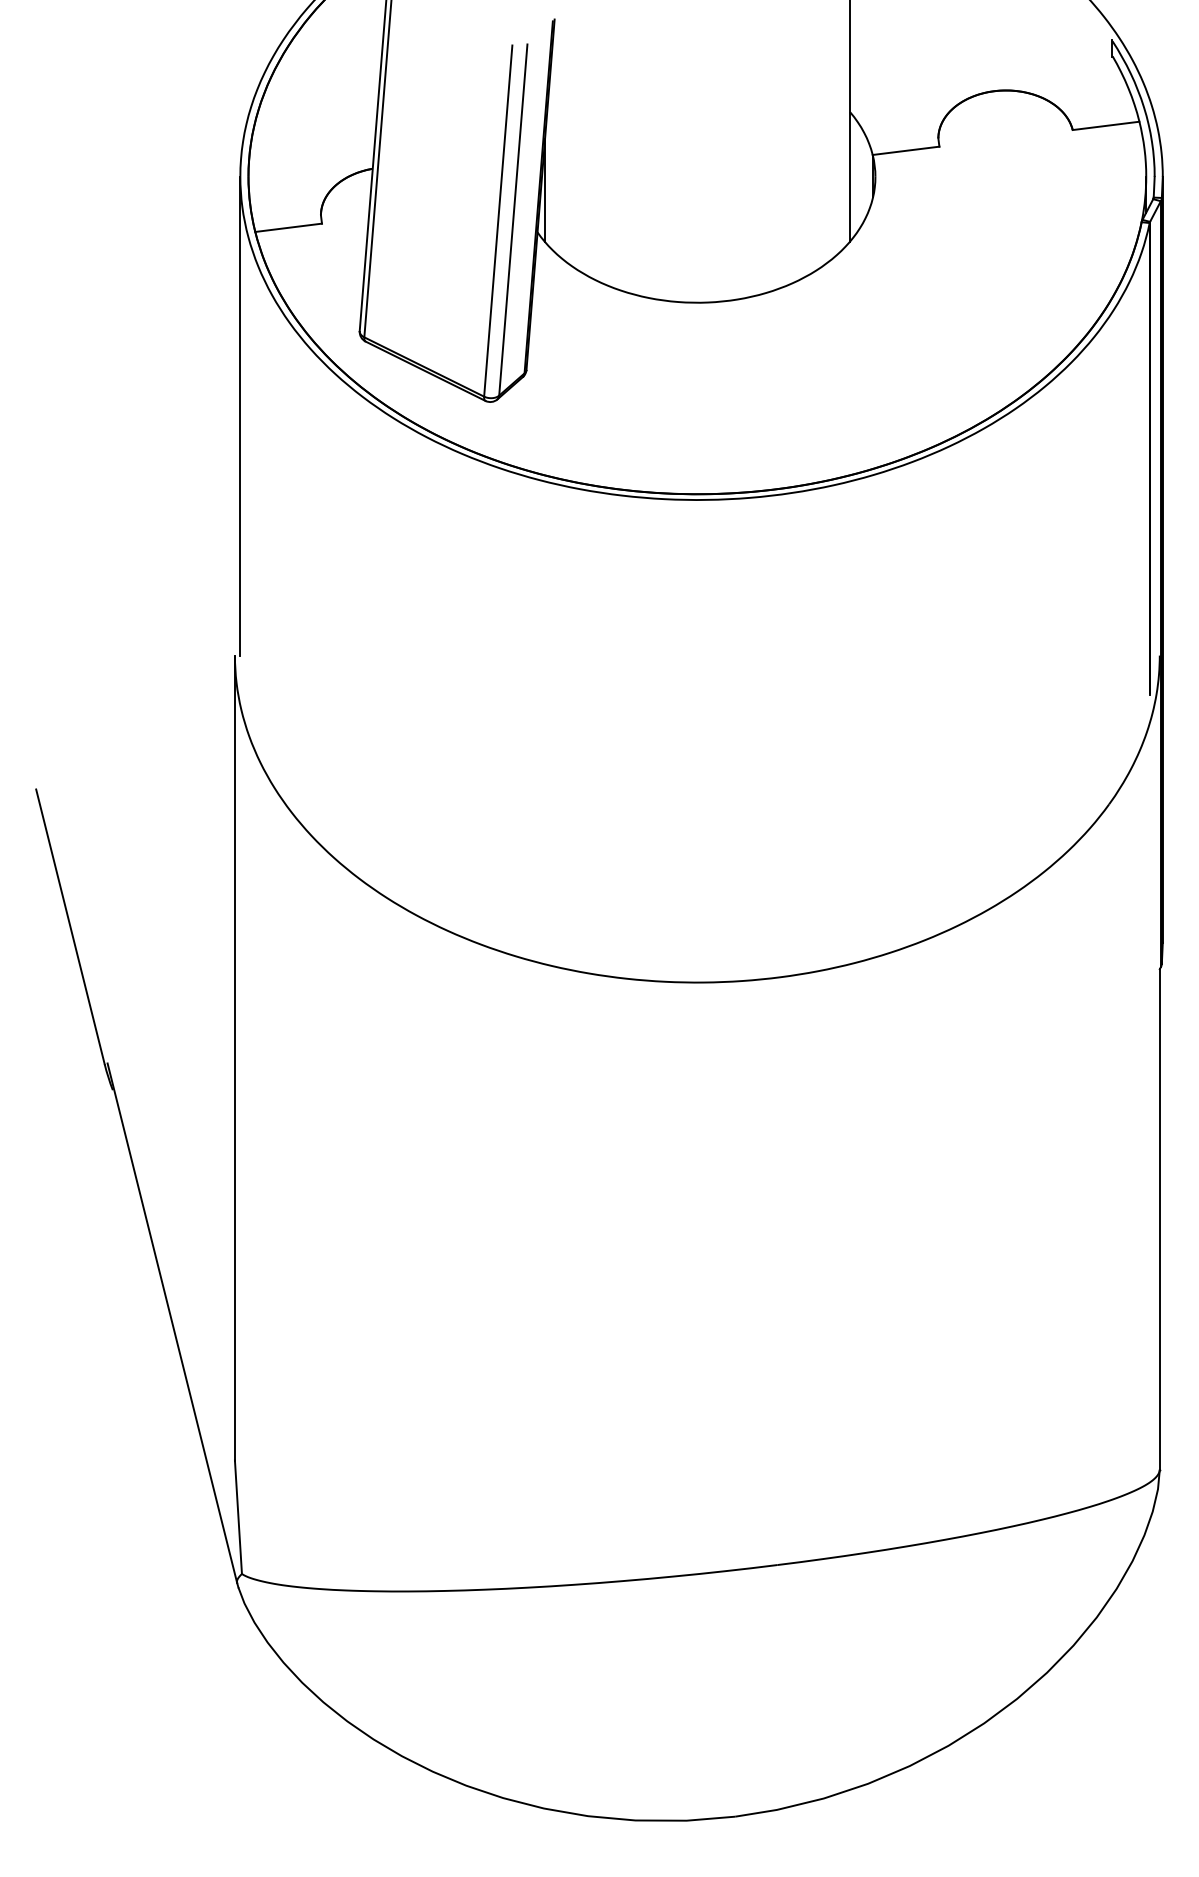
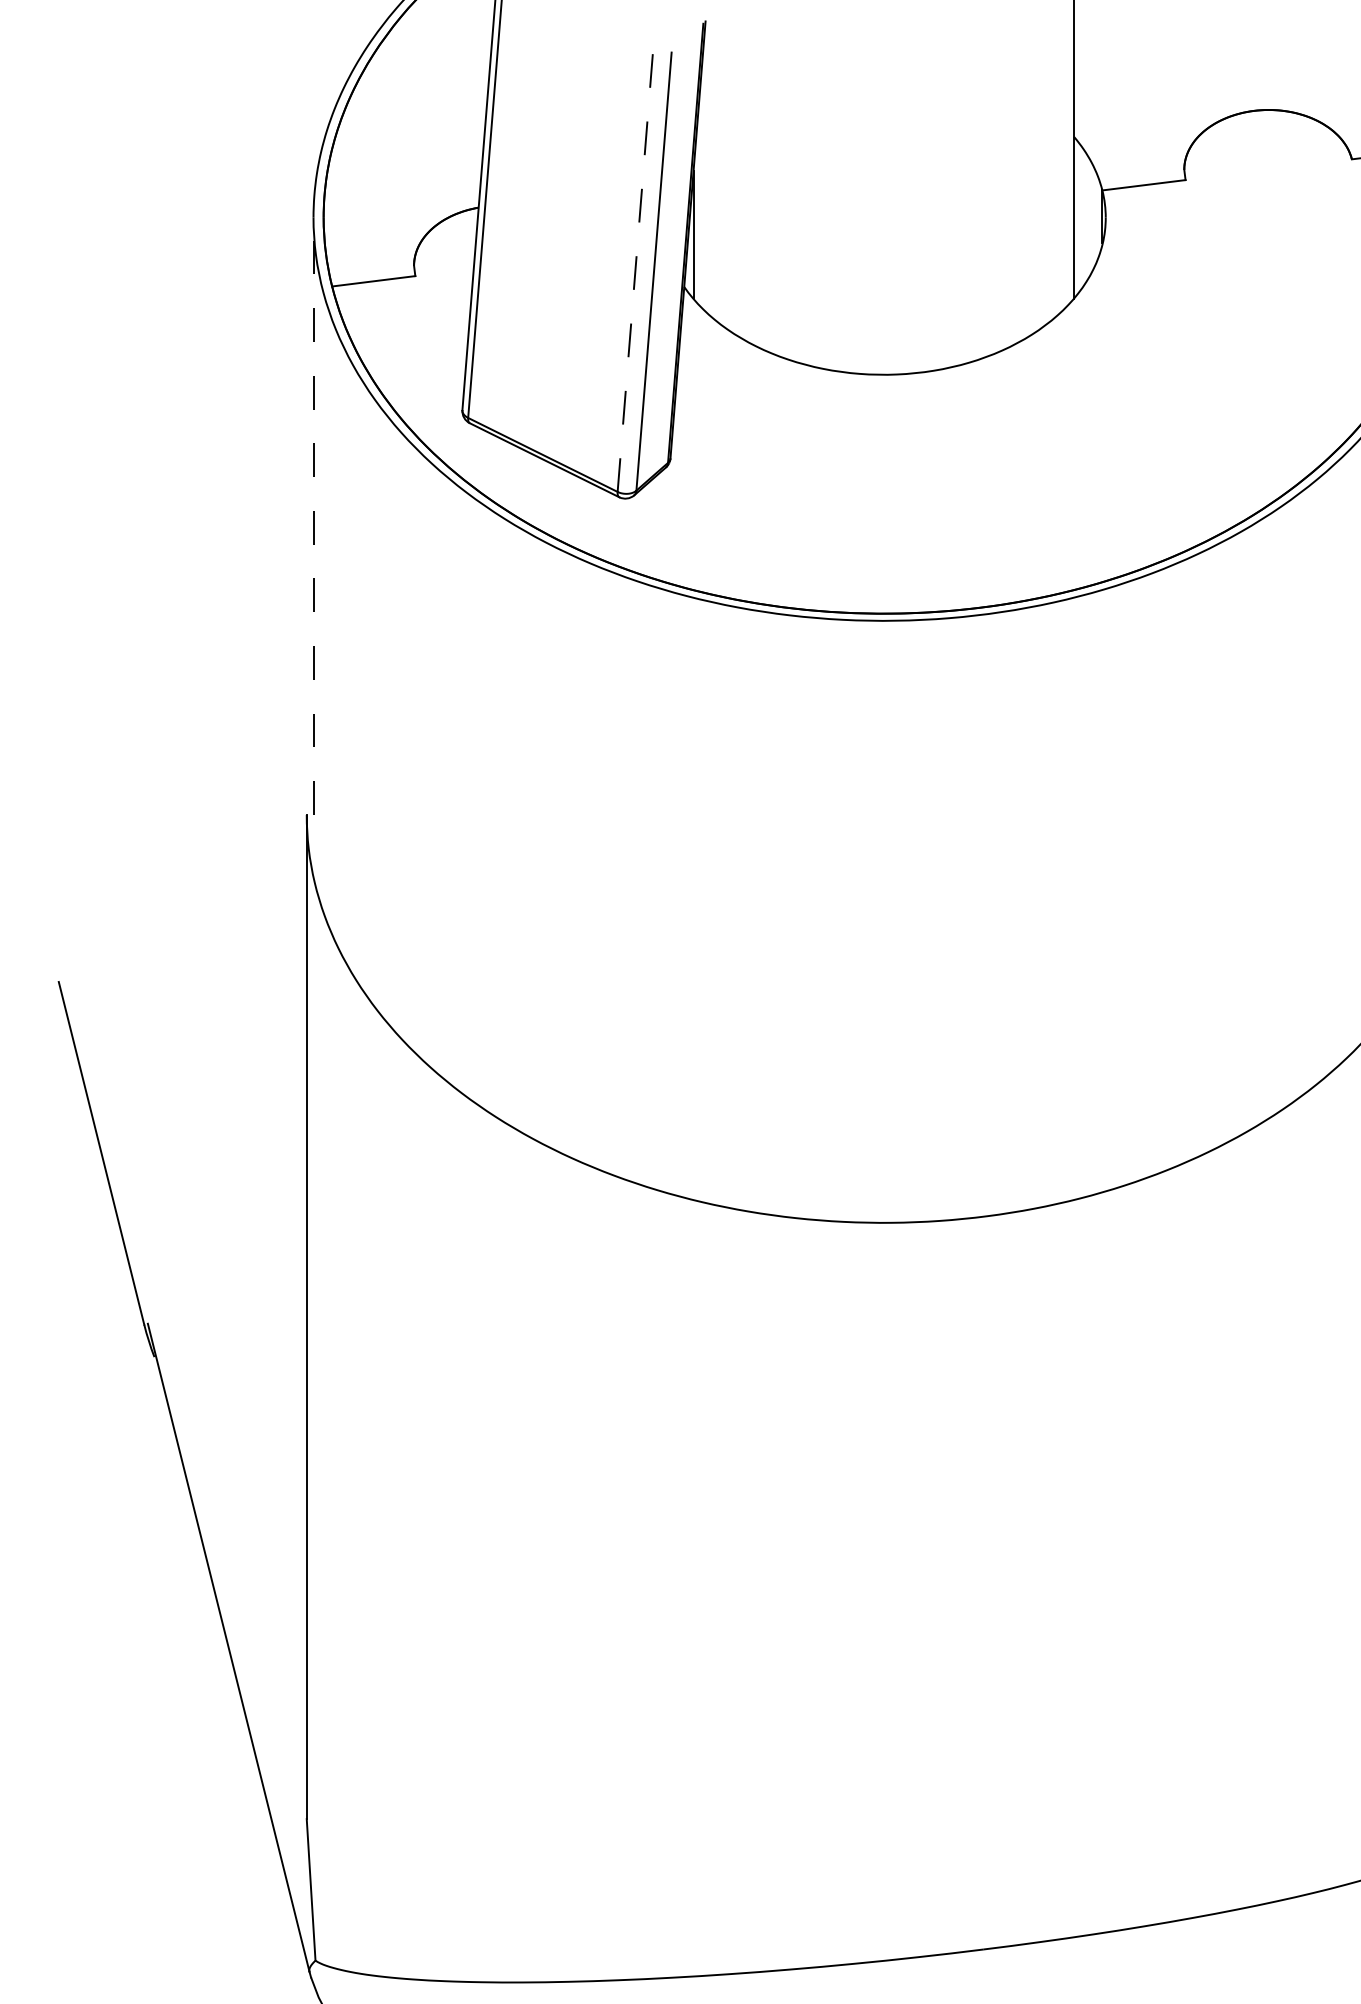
line: (498, 220) -> (635, 272), solid -> dashed
line: (240, 415) -> (313, 515), solid -> dashed

